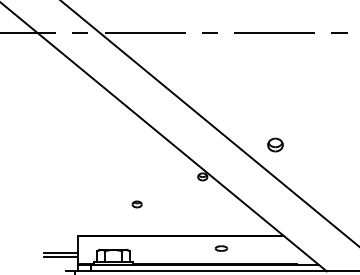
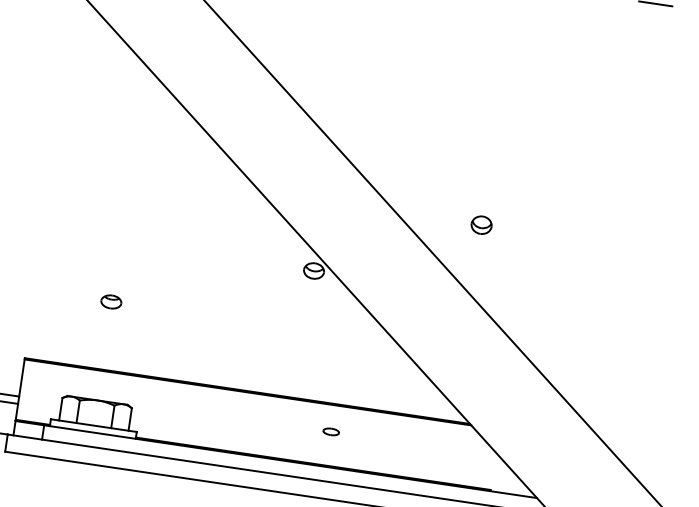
part: (275, 144) -> (481, 224), size x0.62
part: (136, 204) -> (109, 301), moved
part: (220, 248) -> (329, 431), size x0.62

